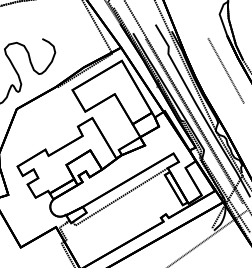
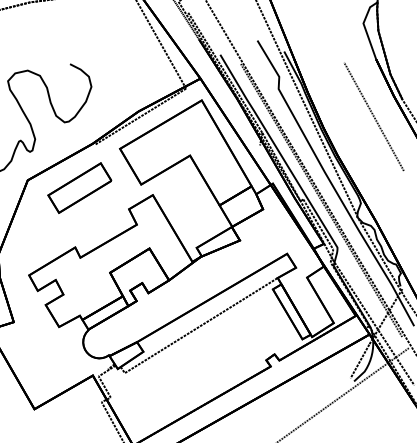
part: (47, 113) -> (78, 187), added

